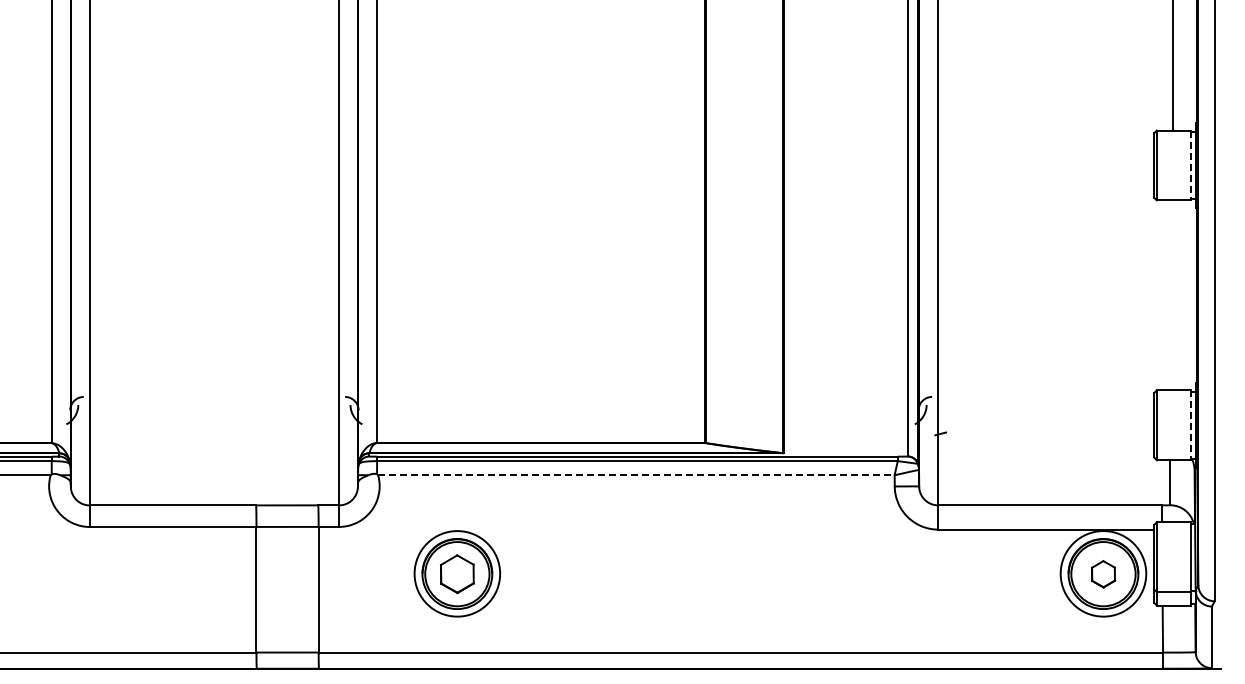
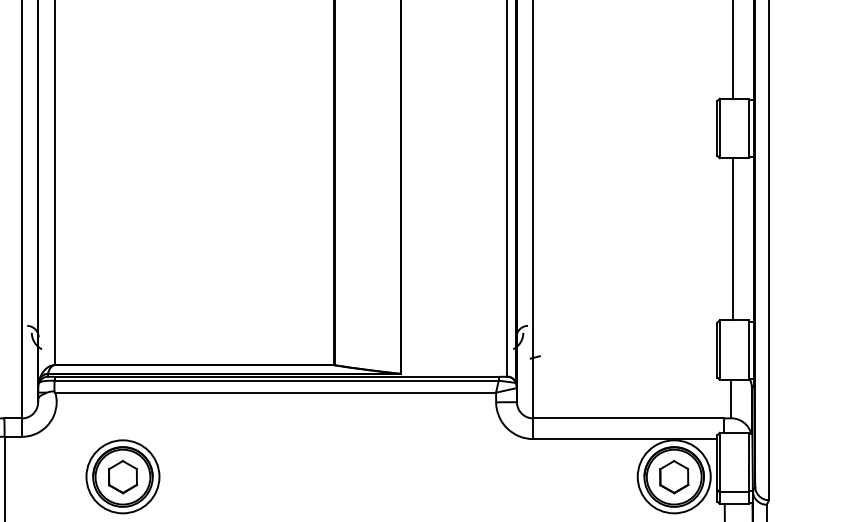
line: (1191, 165) -> (749, 128), dashed -> solid
line: (1172, 295) -> (733, 239), added
line: (1191, 425) -> (749, 350), dashed -> solid
line: (636, 475) -> (275, 392), dashed -> solid
part: (1103, 574) -> (674, 477), size x1.43

